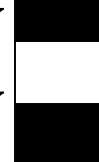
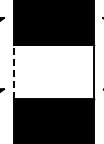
line: (15, 72) -> (14, 72), solid -> dashed

